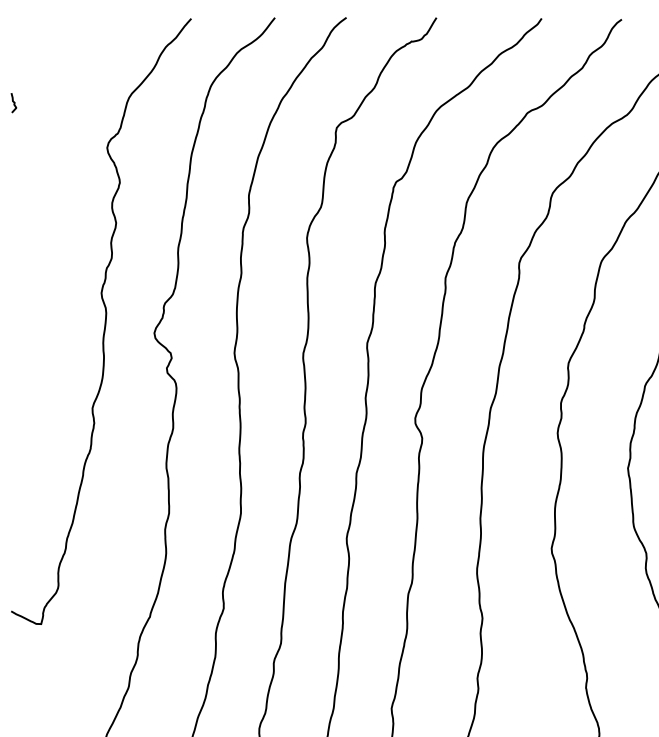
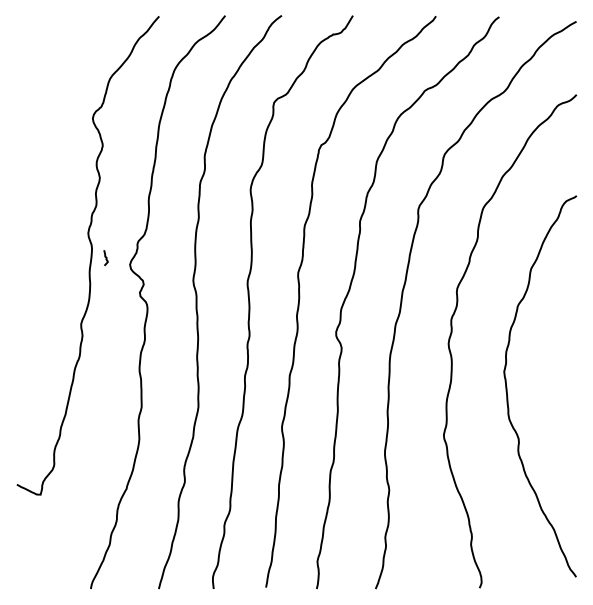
curve: (13, 103) -> (105, 258), moved

